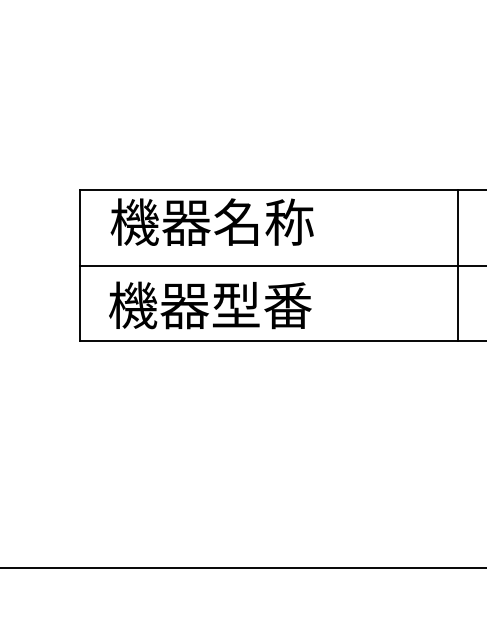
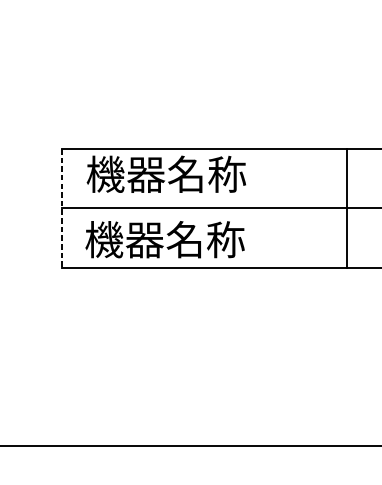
line: (79, 265) -> (62, 208), solid -> dashed
line: (458, 265) -> (347, 208), moved
text: (261, 305) -> (205, 239), 機器型番 -> 機器名称

